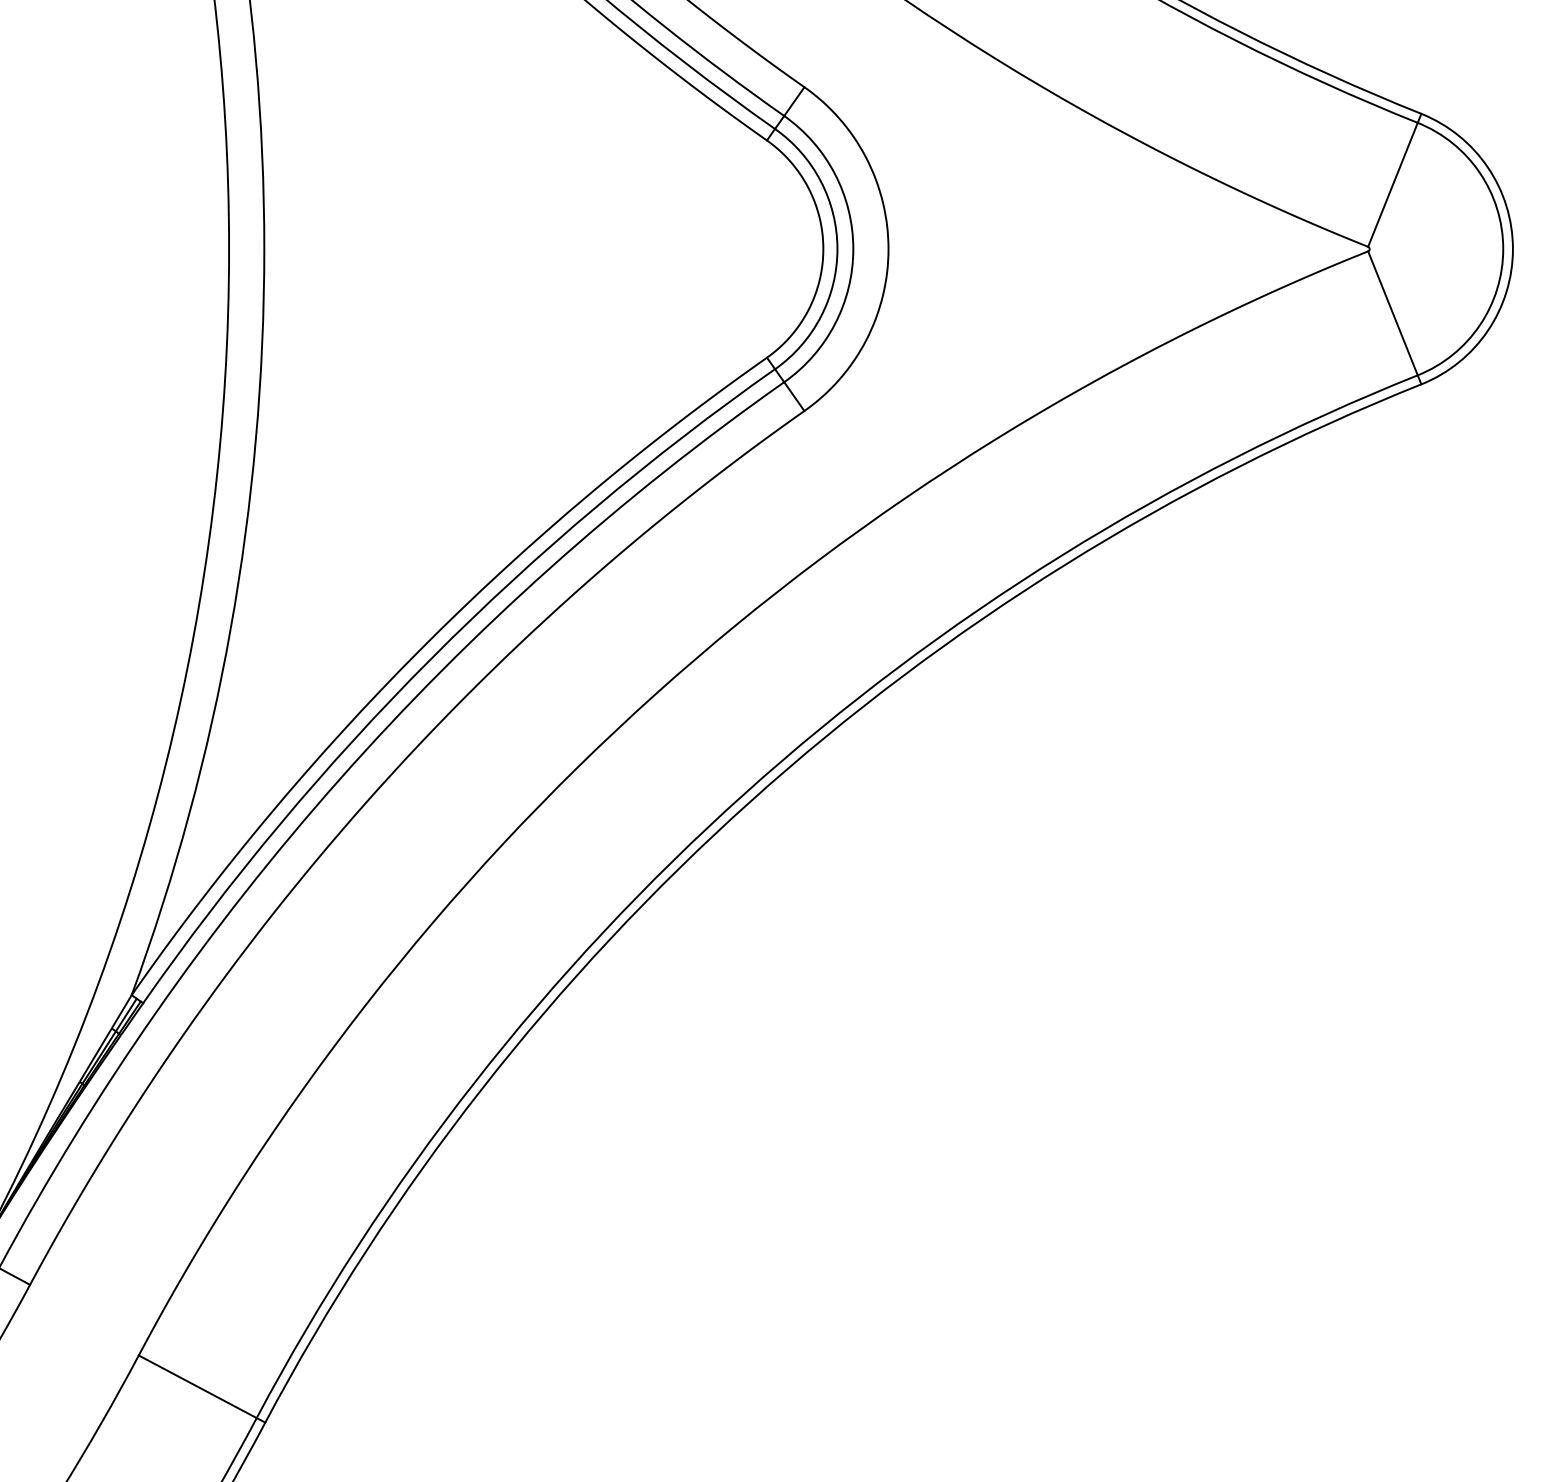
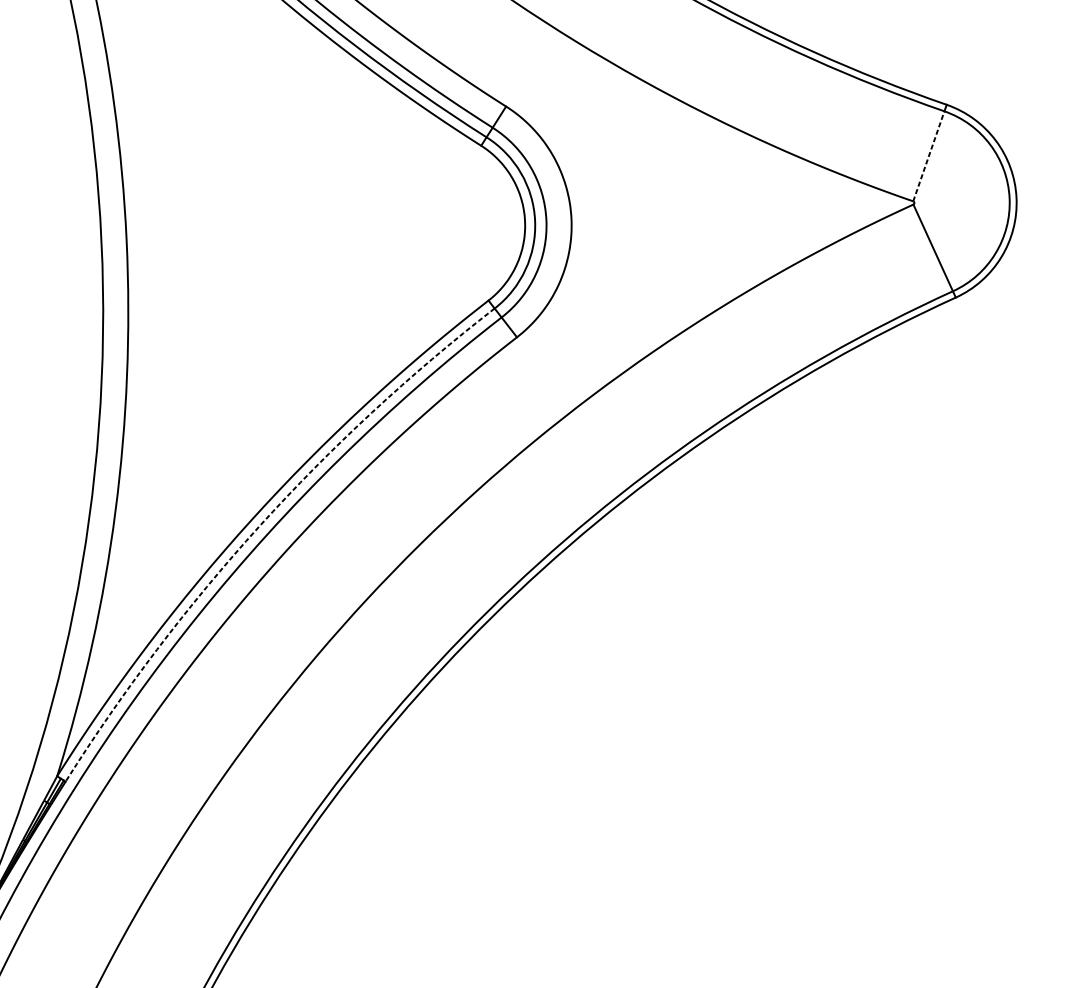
line: (1392, 184) -> (928, 156), solid -> dashed
arc: (431, 658) -> (259, 526), solid -> dashed

